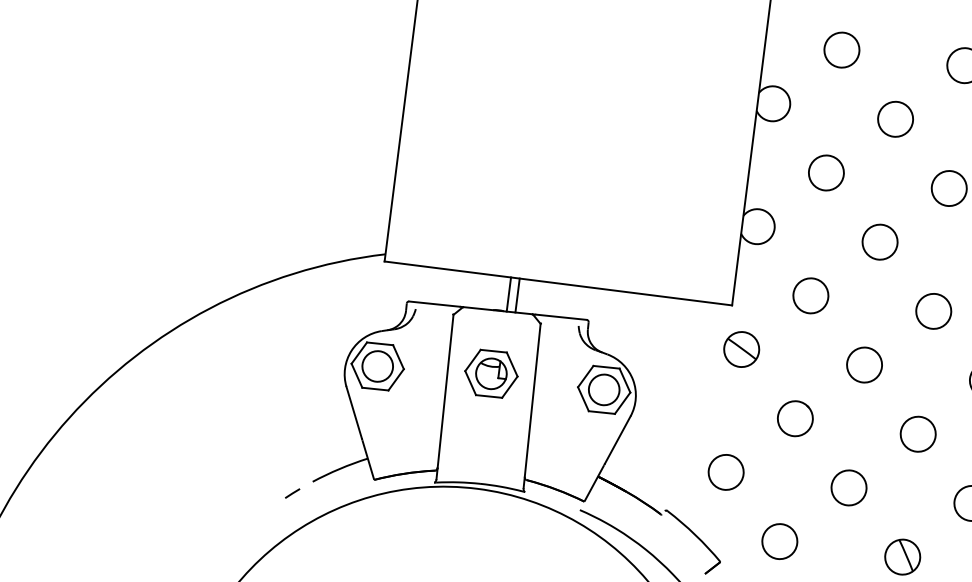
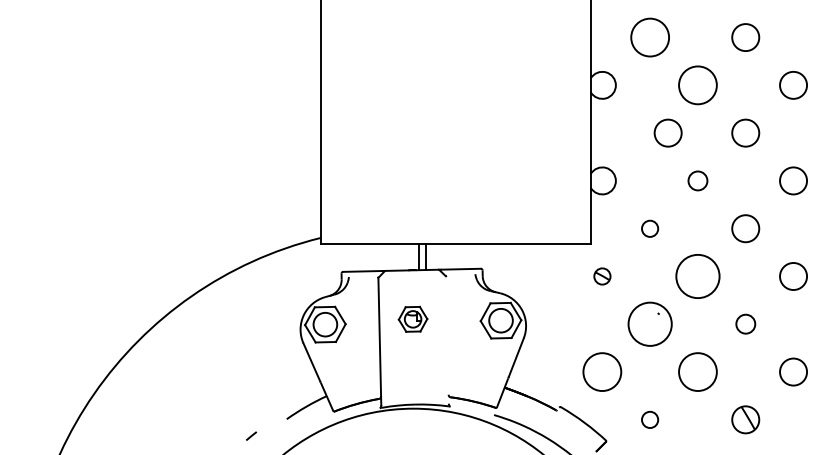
circle: (841, 49) -> (649, 37), size x1.4
circle: (895, 118) -> (697, 84), size x1.4
circle: (825, 172) -> (667, 132), moved
circle: (879, 241) -> (697, 180), size x0.7
circle: (810, 295) -> (649, 228), size x0.6
part: (741, 349) -> (602, 276), size x0.6
circle: (863, 364) -> (697, 276), size x1.6
part: (490, 373) -> (412, 319), size x0.7
line: (531, 405) -> (446, 339), removed
circle: (794, 417) -> (649, 323), size x1.6
circle: (918, 433) -> (745, 323), size x0.7
circle: (726, 471) -> (602, 371), size x1.4
circle: (848, 487) -> (697, 371), size x1.4
line: (292, 492) -> (251, 435), moved
circle: (779, 541) -> (649, 419), size x0.6

